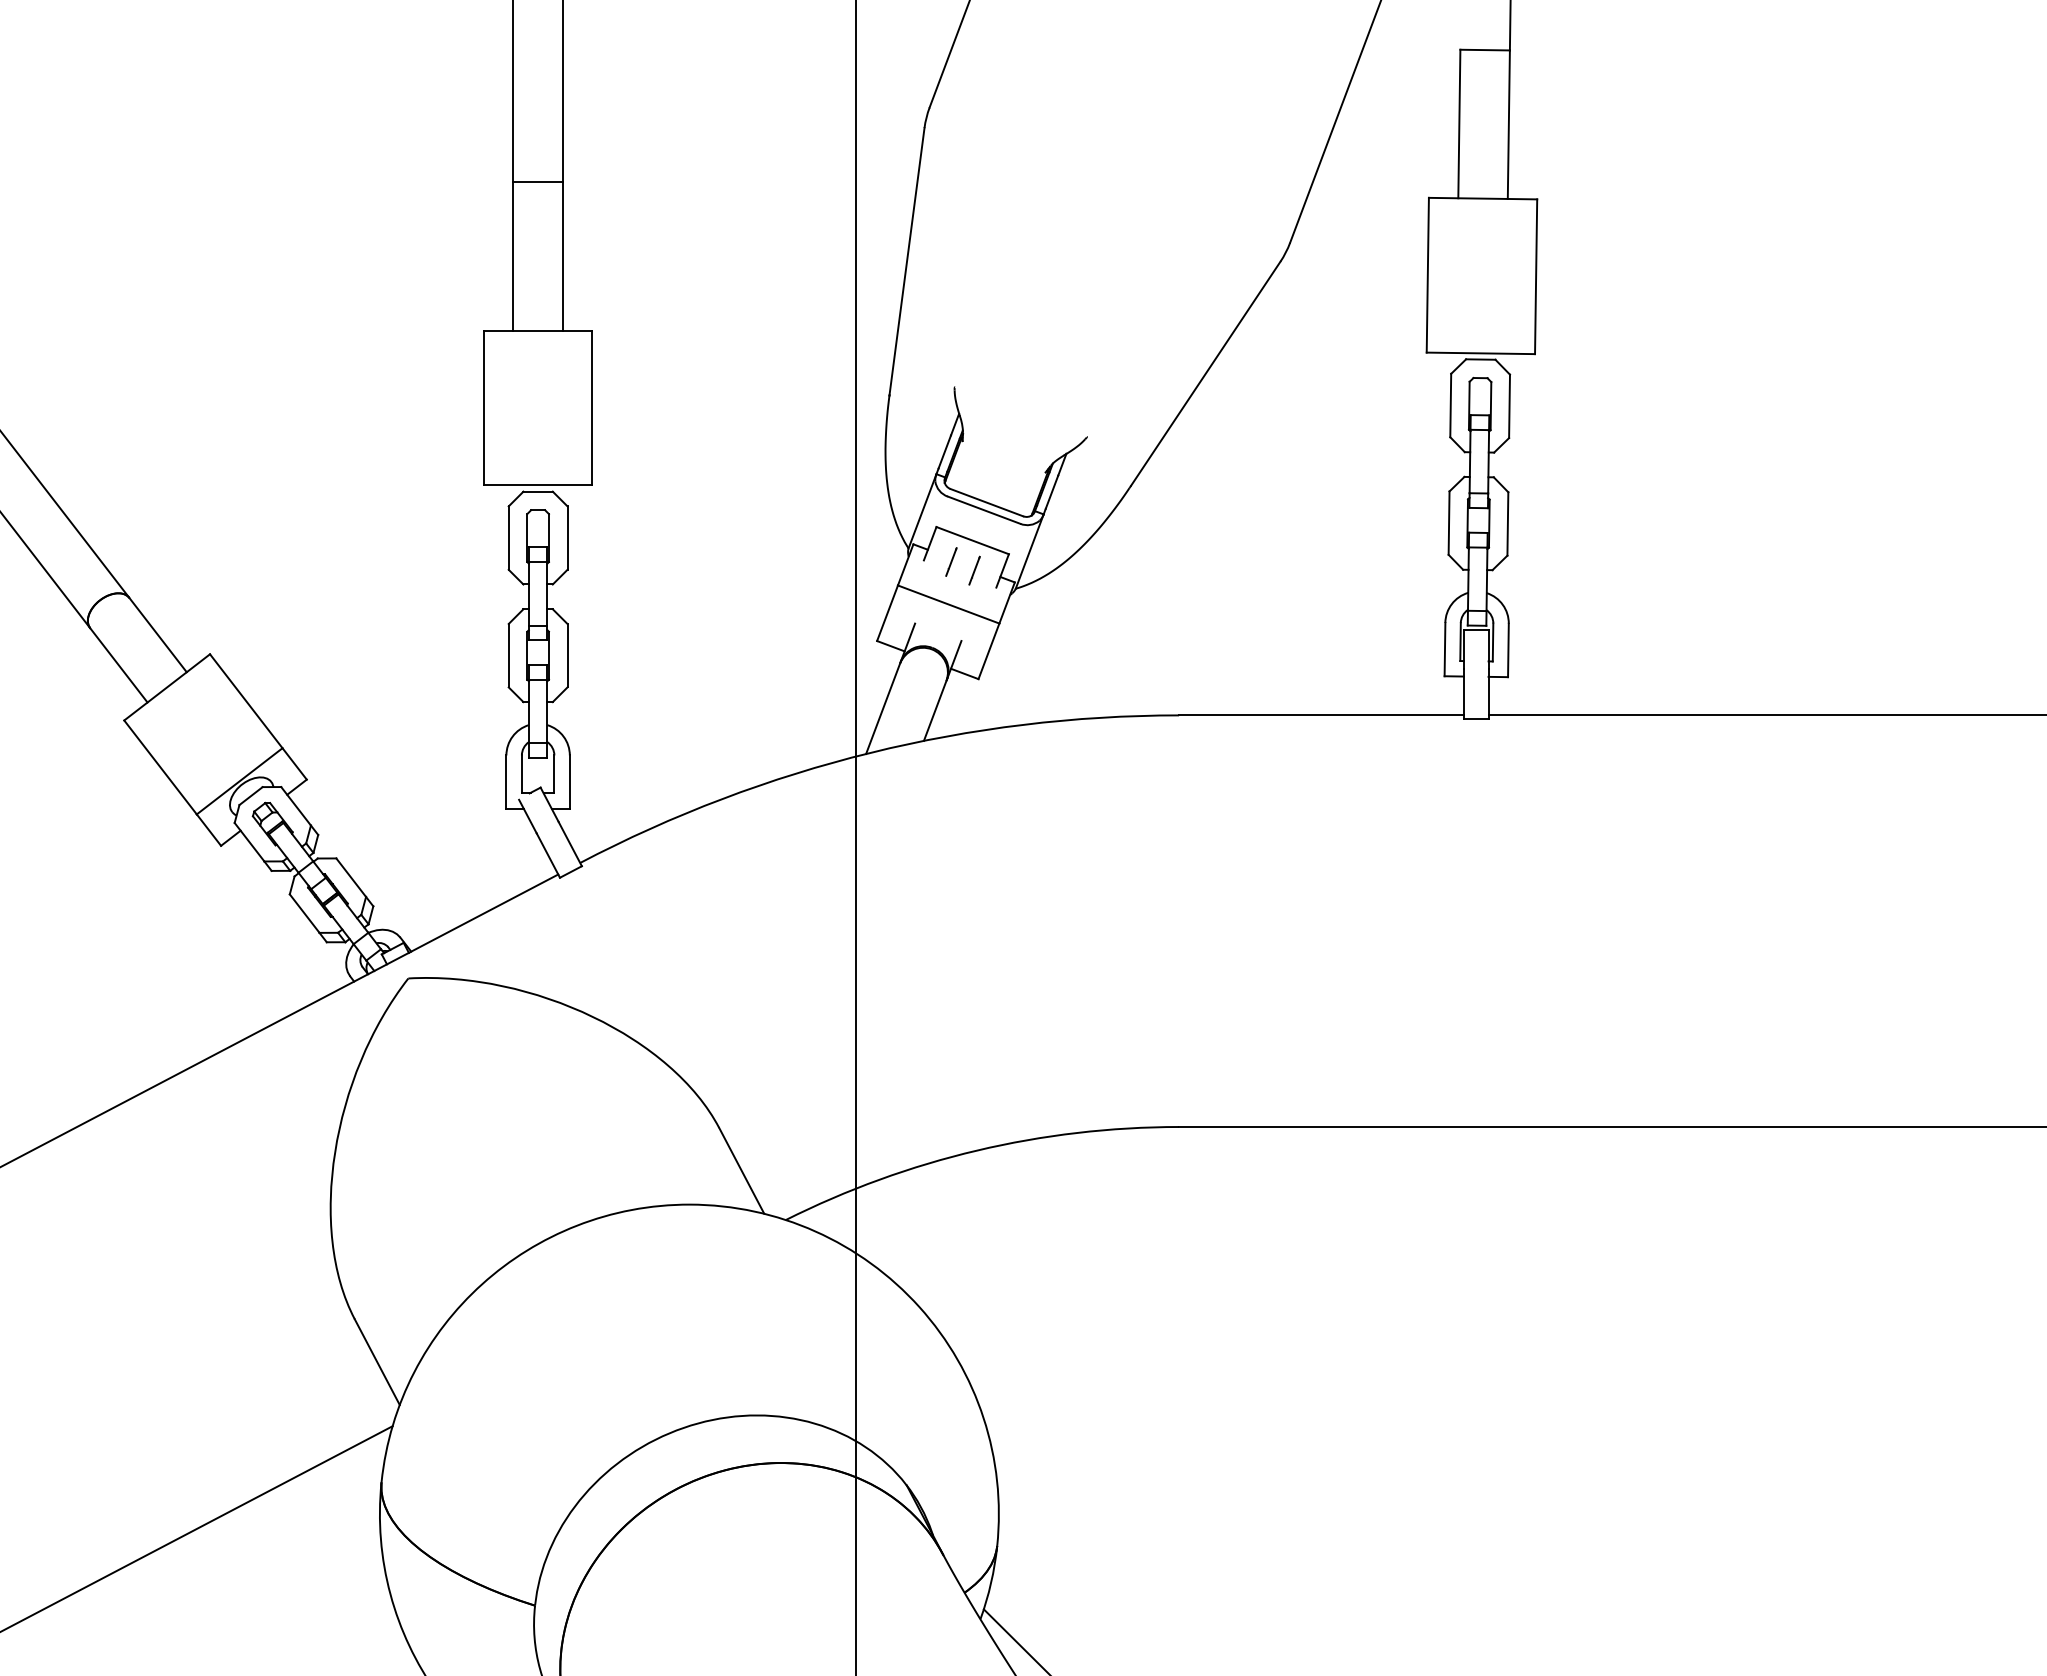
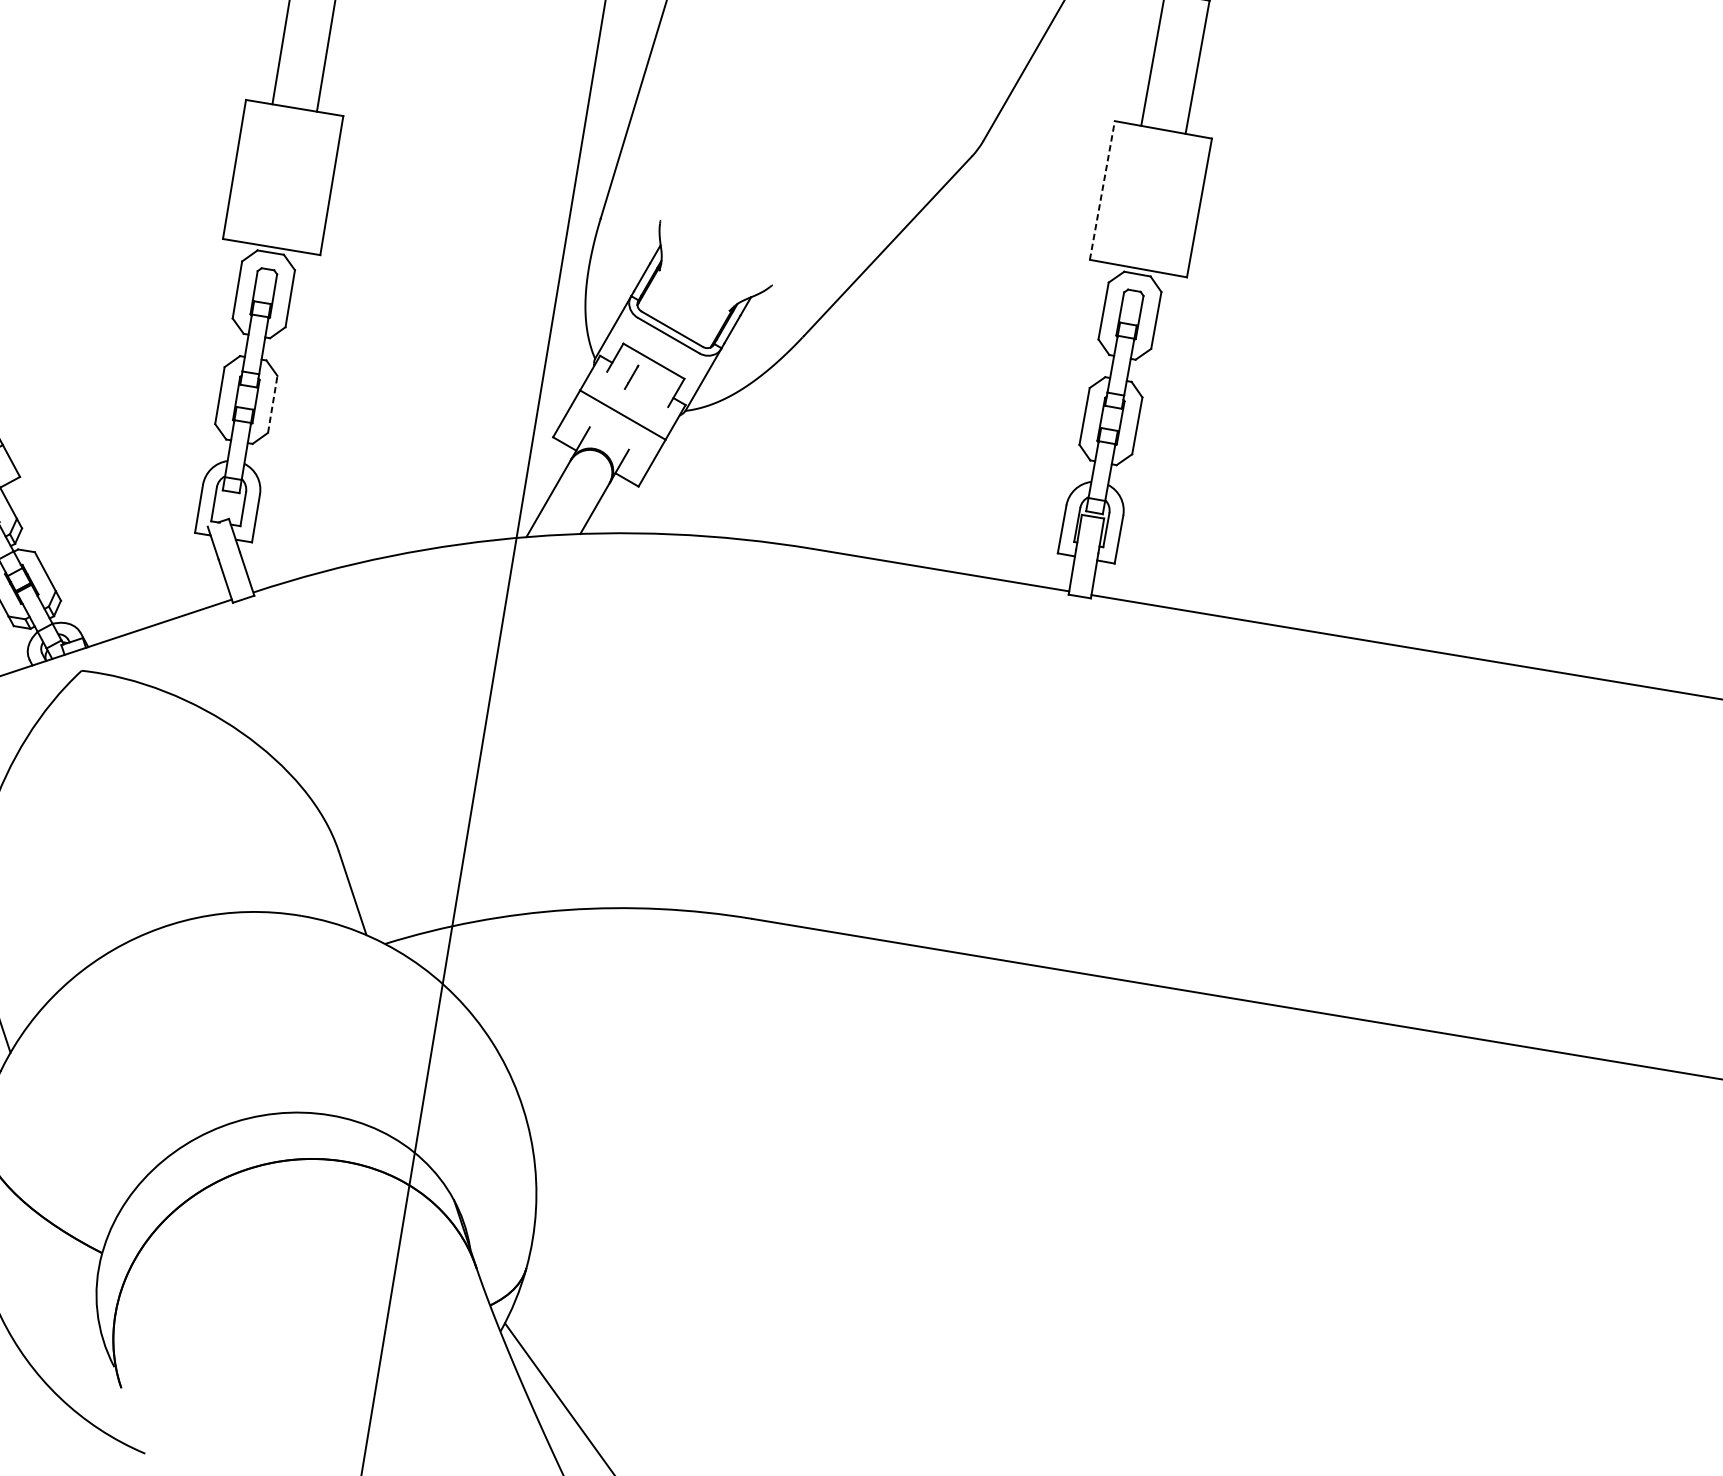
line: (1427, 274) -> (1102, 189), solid -> dashed
line: (974, 570) -> (651, 388), removed
line: (567, 655) -> (272, 404), solid -> dashed

